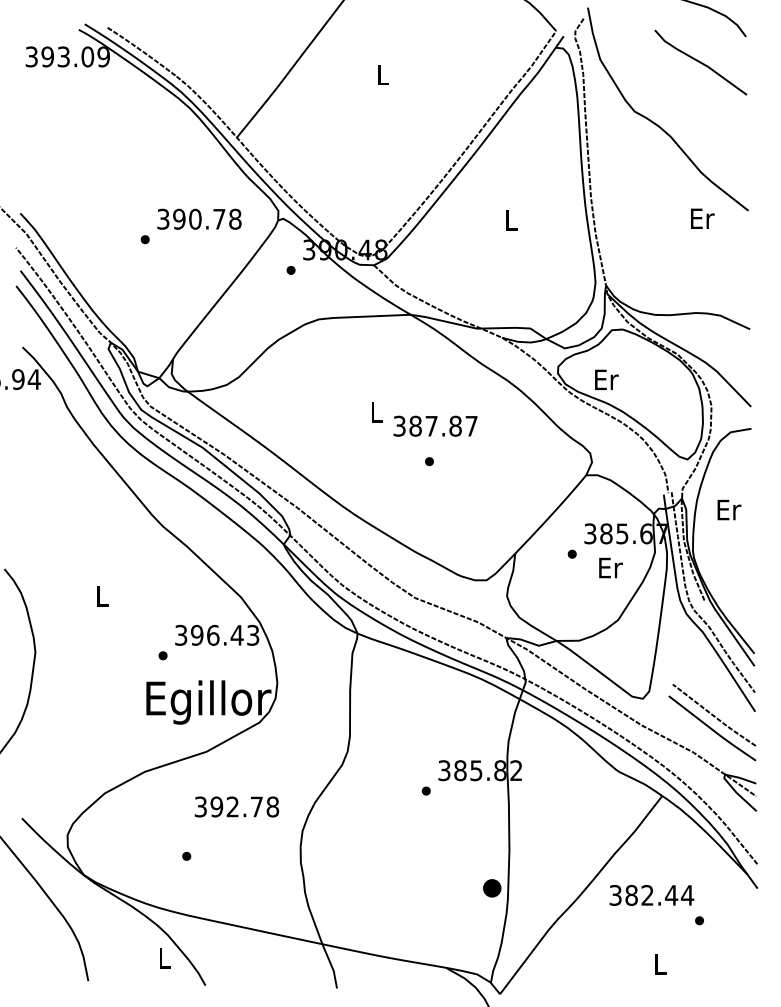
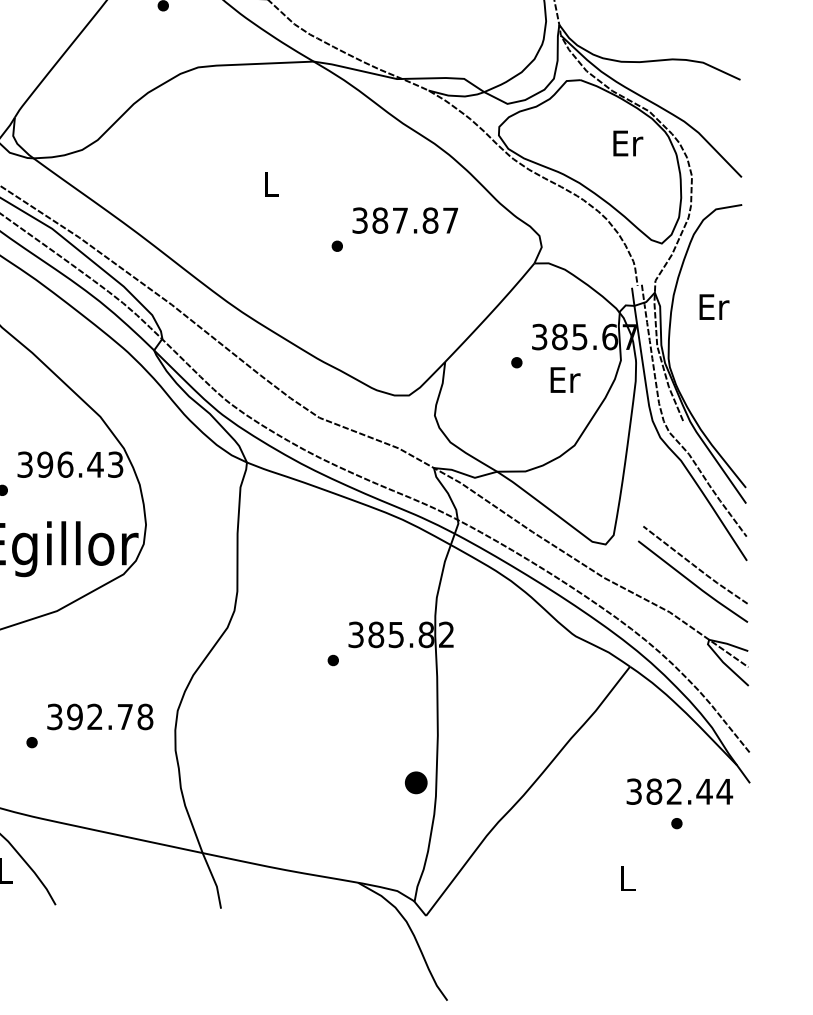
text: (606, 379) -> (627, 142), moved
text: (435, 425) -> (405, 219), moved
text: (236, 806) -> (99, 716), moved
text: (651, 895) -> (679, 791), moved

